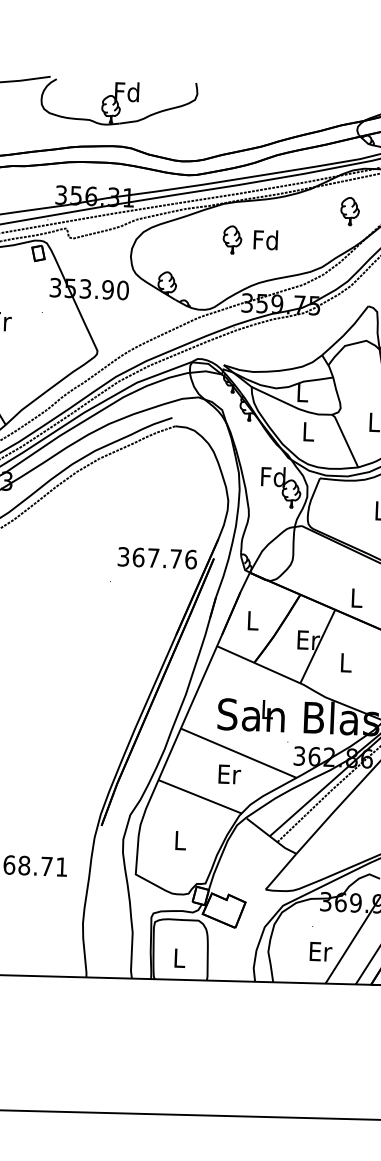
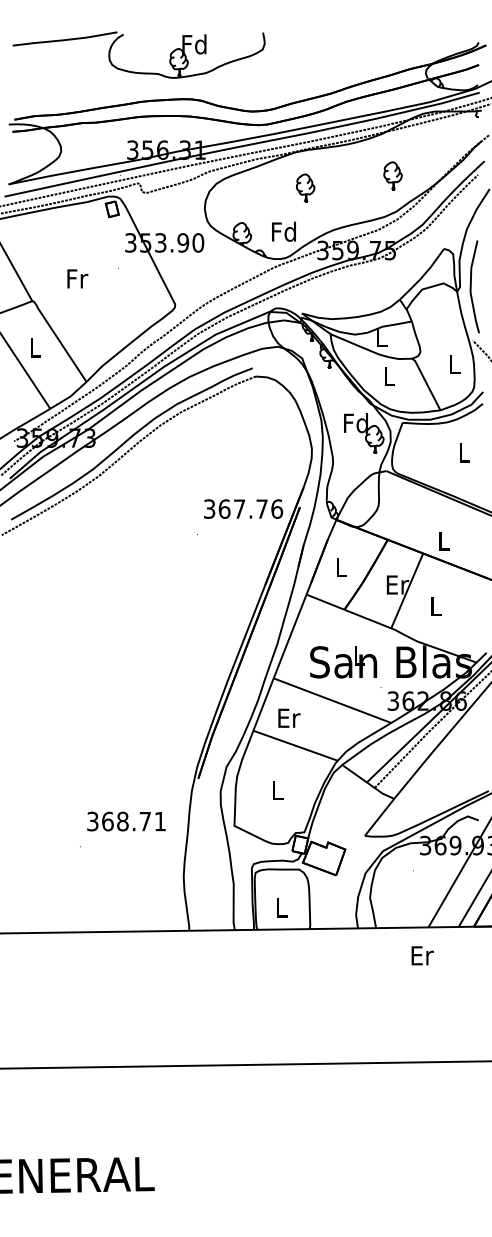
part: (349, 211) -> (392, 175), moved
text: (265, 239) -> (283, 231), moved
text: (229, 773) -> (289, 717), moved
text: (320, 951) -> (422, 955), moved

